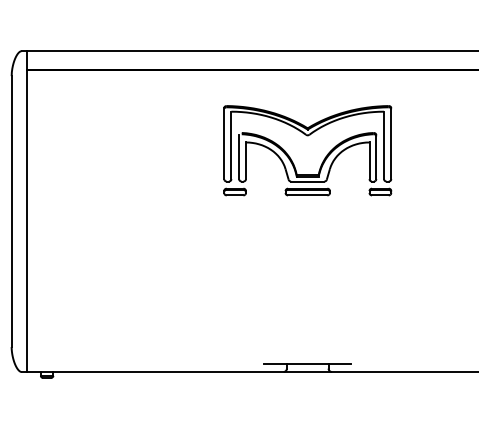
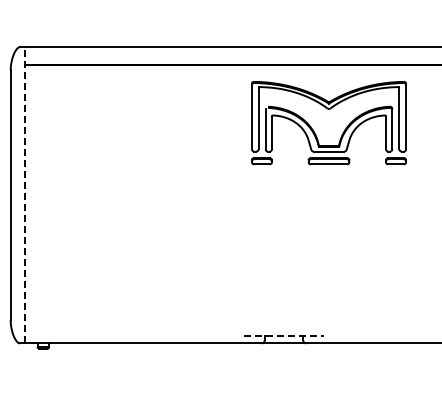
part: (307, 135) -> (328, 109), moved
line: (26, 210) -> (24, 194), solid -> dashed
line: (308, 364) -> (284, 336), solid -> dashed

